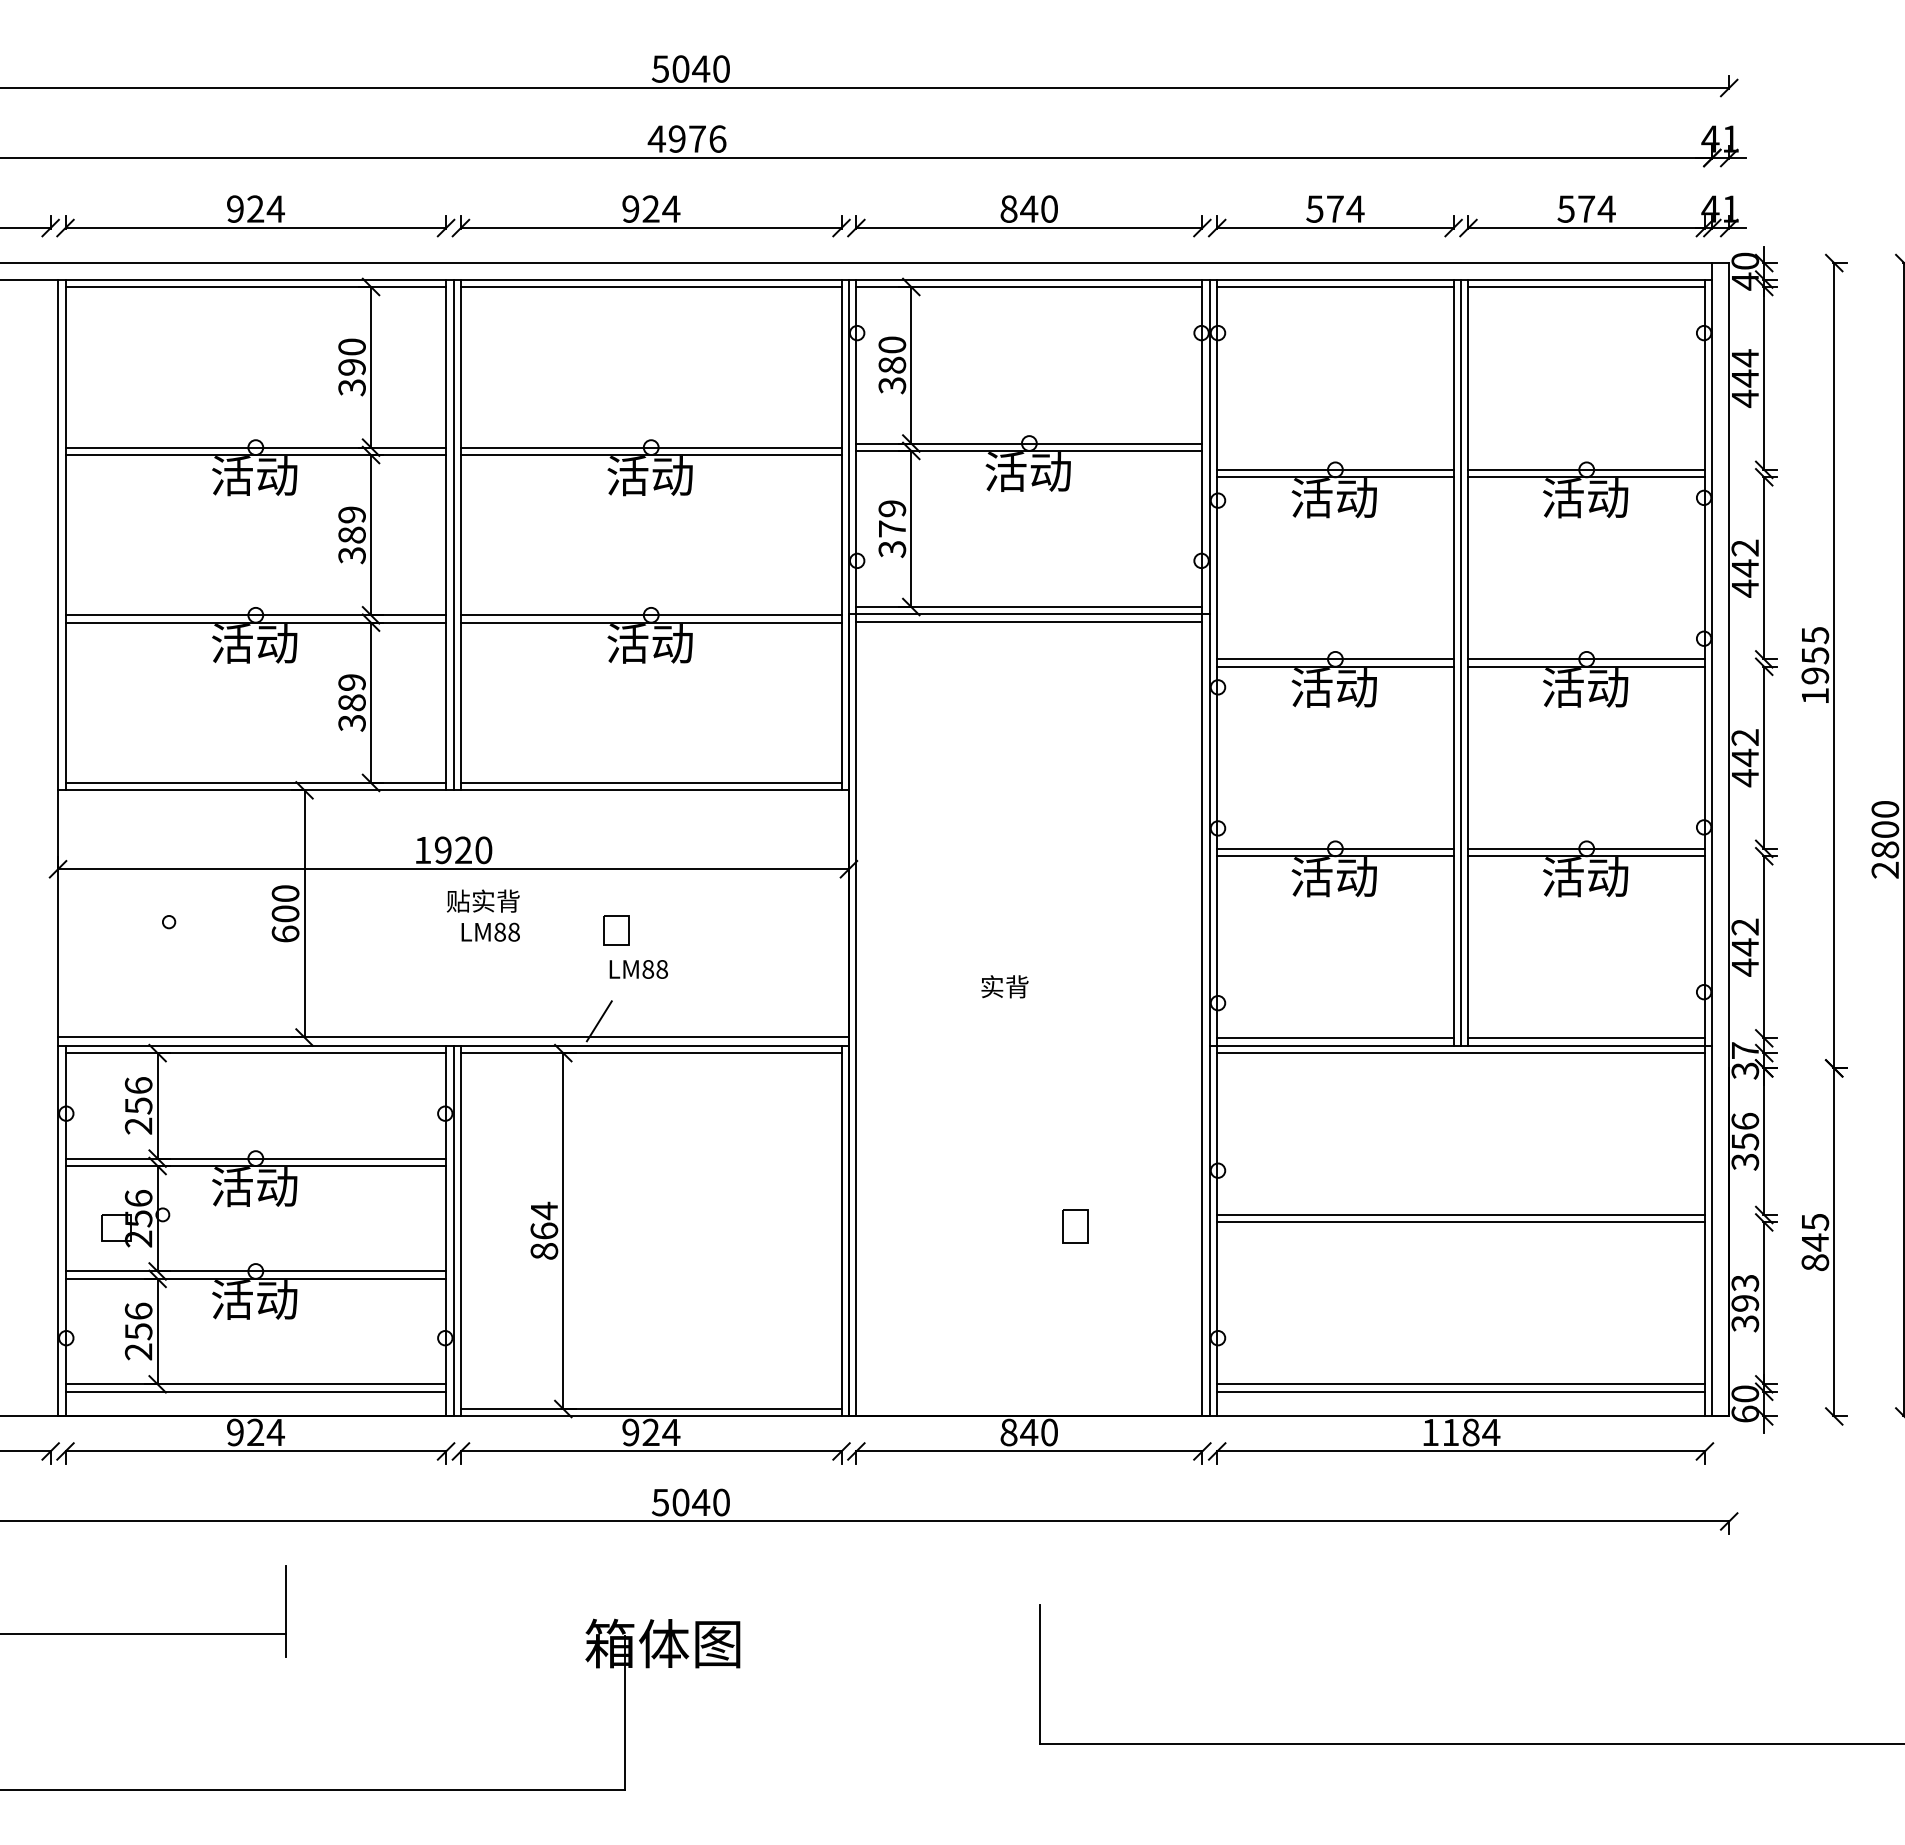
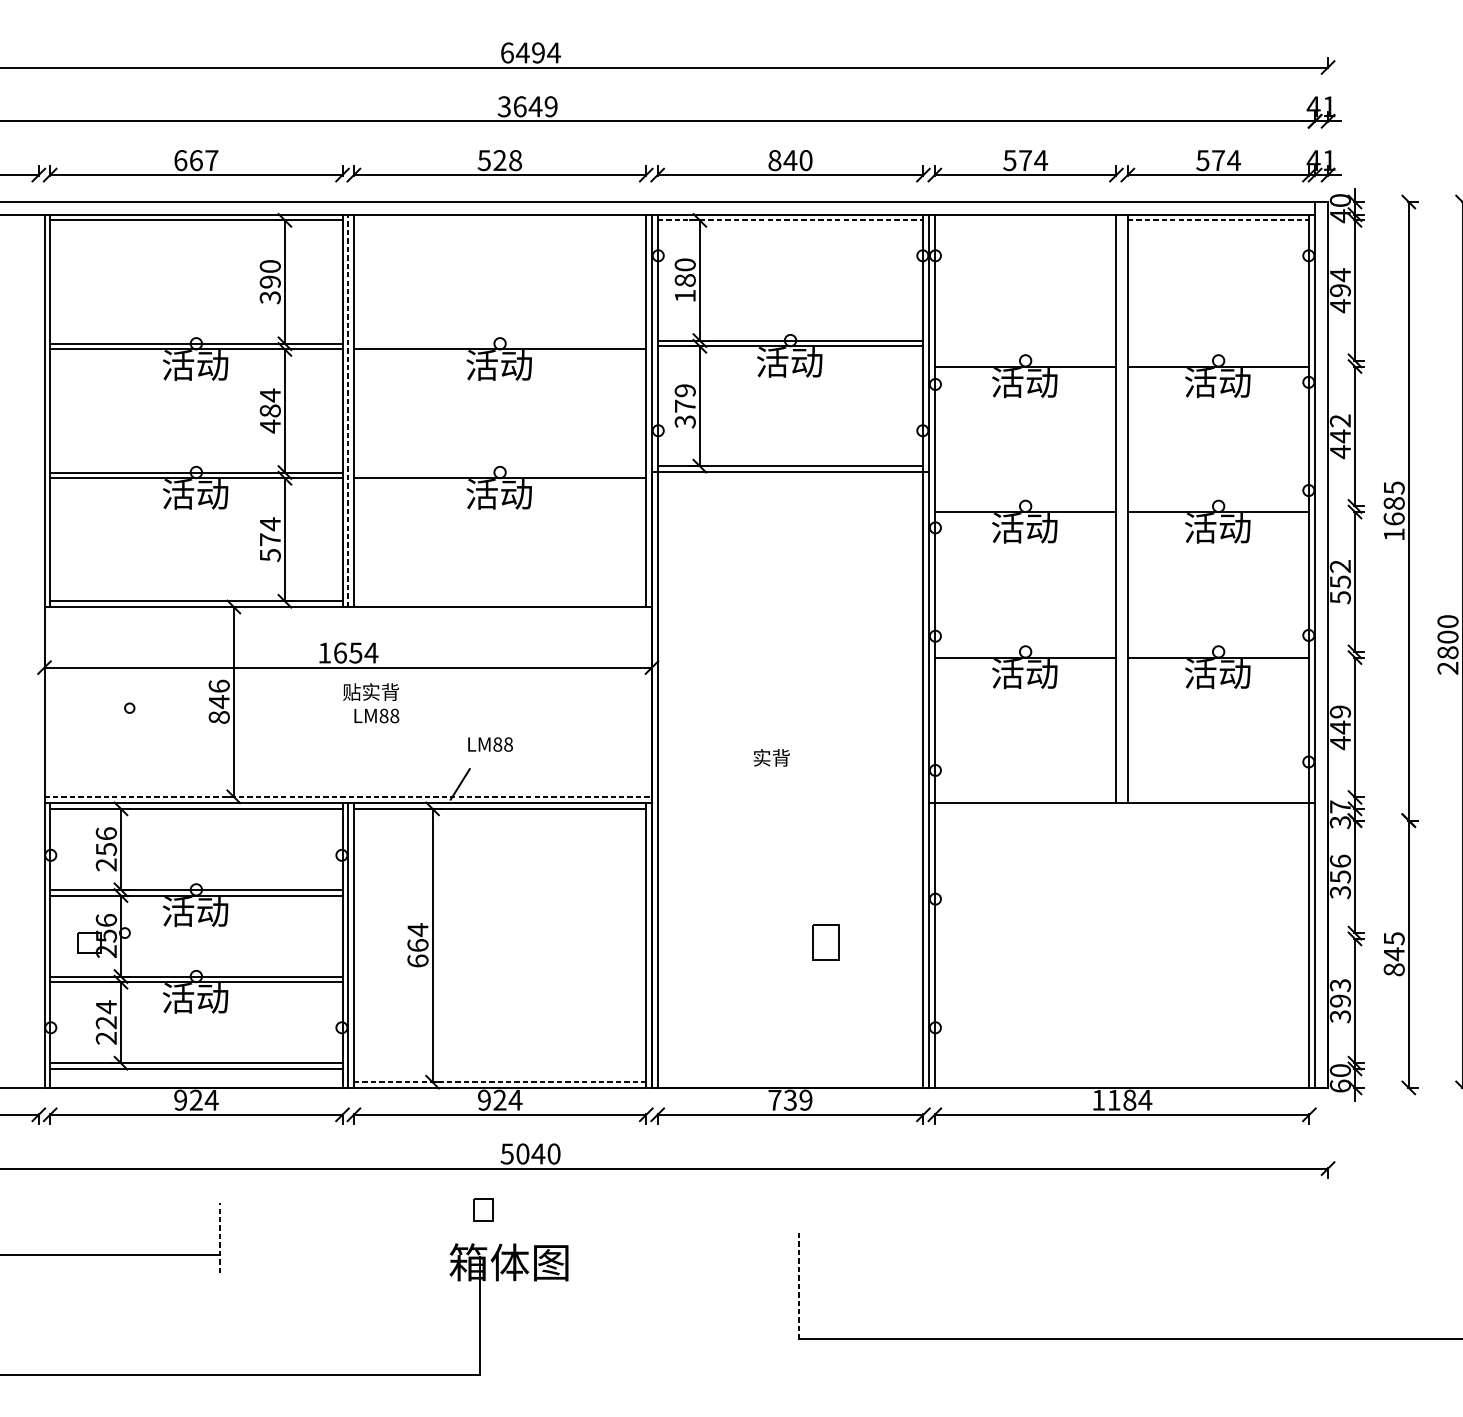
text: (690, 68) -> (530, 52), 5040 -> 6494
text: (686, 138) -> (527, 106), 4976 -> 3649
text: (255, 208) -> (196, 160), 924 -> 667
text: (651, 208) -> (500, 160), 924 -> 528
line: (650, 286) -> (499, 219), removed
line: (1029, 286) -> (790, 219), solid -> dashed
line: (1335, 286) -> (1025, 219), removed
line: (1587, 286) -> (1219, 219), solid -> dashed
text: (1745, 378) -> (1340, 290), 444 -> 494
text: (892, 385) -> (685, 296), 380 -> 180
line: (650, 447) -> (499, 343), removed
line: (1335, 469) -> (1025, 360), removed
line: (1586, 469) -> (1218, 360), removed
text: (351, 534) -> (269, 410), 389 -> 484
line: (453, 534) -> (348, 410), solid -> dashed
line: (650, 615) -> (499, 472), removed
line: (1029, 621) -> (790, 477), removed
line: (1335, 659) -> (1025, 506), removed
line: (1586, 659) -> (1218, 506), removed
line: (1461, 662) -> (1122, 508), removed
text: (1815, 665) -> (1394, 511), 1955 -> 1685
text: (351, 701) -> (269, 538), 389 -> 574
text: (1745, 767) -> (1340, 589), 442 -> 552
line: (650, 782) -> (499, 600), removed
line: (1335, 848) -> (1025, 651), removed
line: (1586, 848) -> (1218, 651), removed
text: (463, 850) -> (355, 653), 1920 -> 1654
text: (285, 913) -> (219, 701), 600 -> 846
text: (1745, 926) -> (1340, 711), 442 -> 449
part: (616, 930) -> (483, 1210), moved
line: (454, 1037) -> (348, 796), solid -> dashed
line: (1335, 1038) -> (1025, 797), removed
line: (1586, 1038) -> (1218, 797), removed
line: (1460, 1053) -> (1121, 809), removed
line: (1460, 1215) -> (1121, 933), removed
line: (1460, 1222) -> (1121, 938), removed
part: (1075, 1226) -> (825, 942), size x1.4
text: (544, 1250) -> (418, 960), 864 -> 664
text: (138, 1321) -> (106, 1014), 256 -> 224
line: (1460, 1384) -> (1121, 1063), removed
line: (1460, 1391) -> (1121, 1068), removed
line: (651, 1409) -> (500, 1082), solid -> dashed
text: (1028, 1432) -> (789, 1100), 840 -> 739
line: (286, 1611) -> (219, 1237), solid -> dashed
line: (1040, 1675) -> (799, 1286), solid -> dashed

